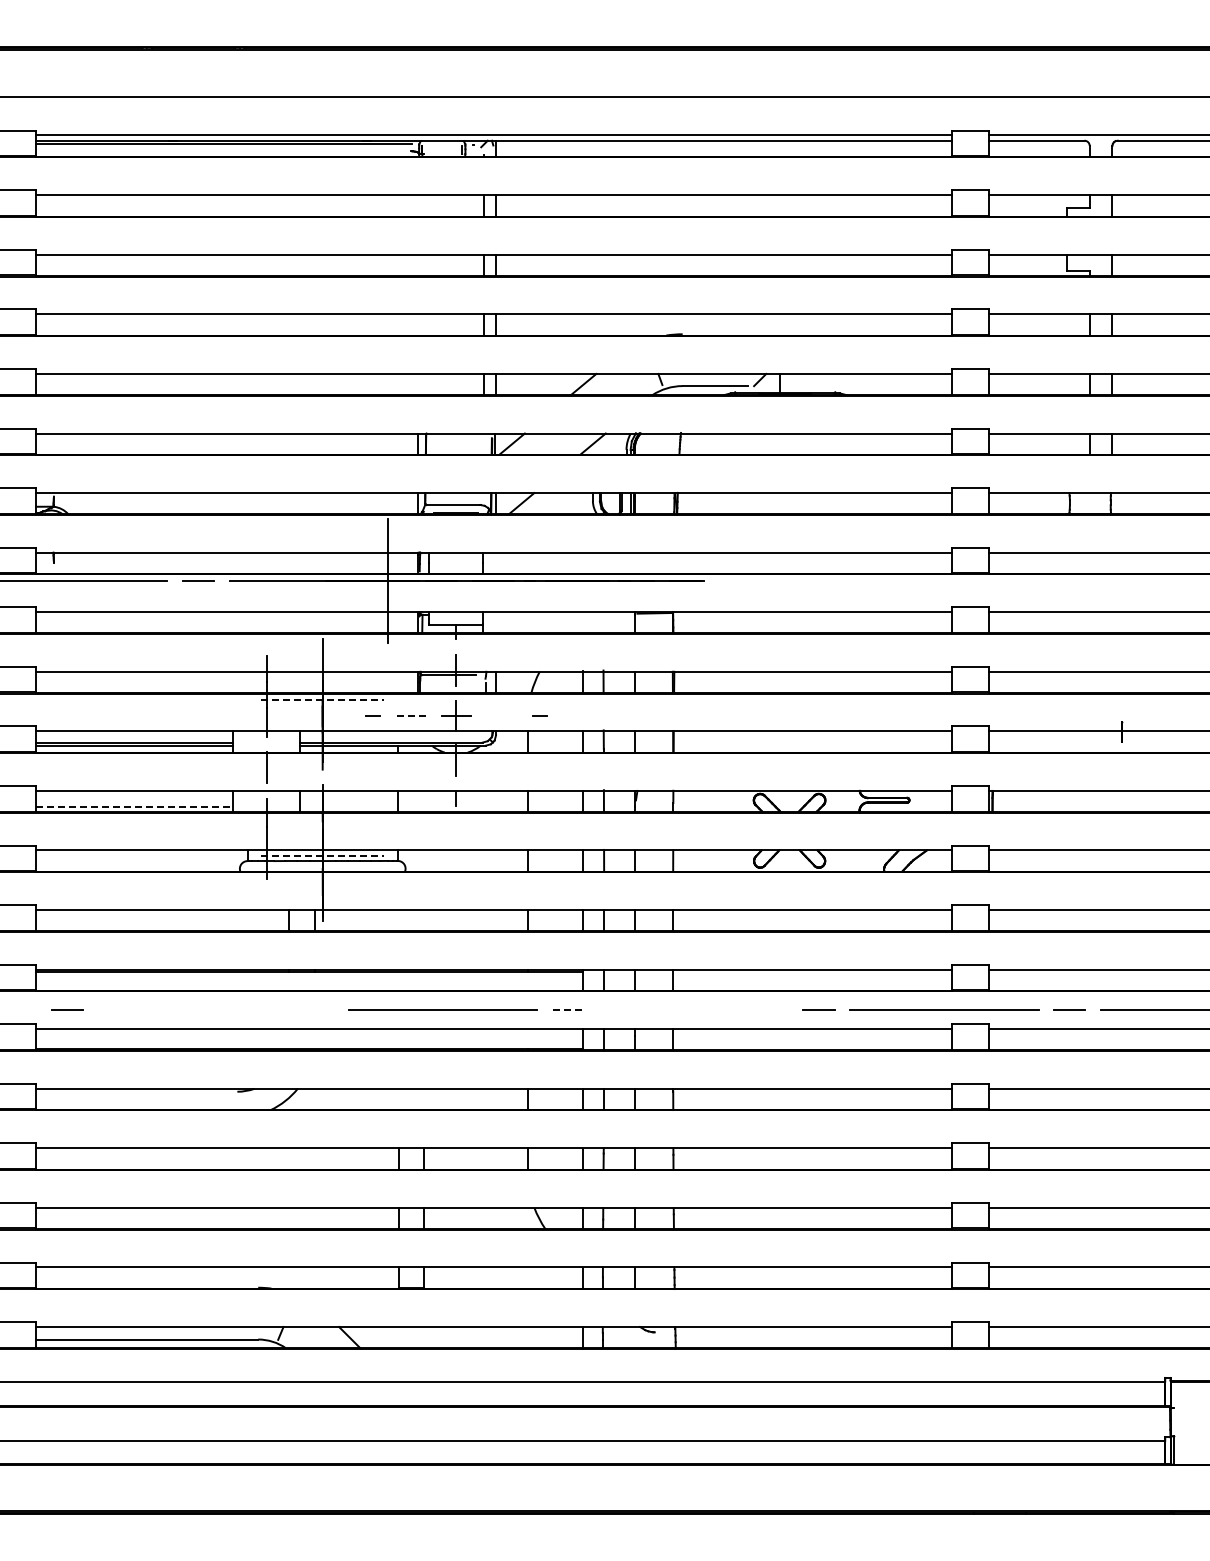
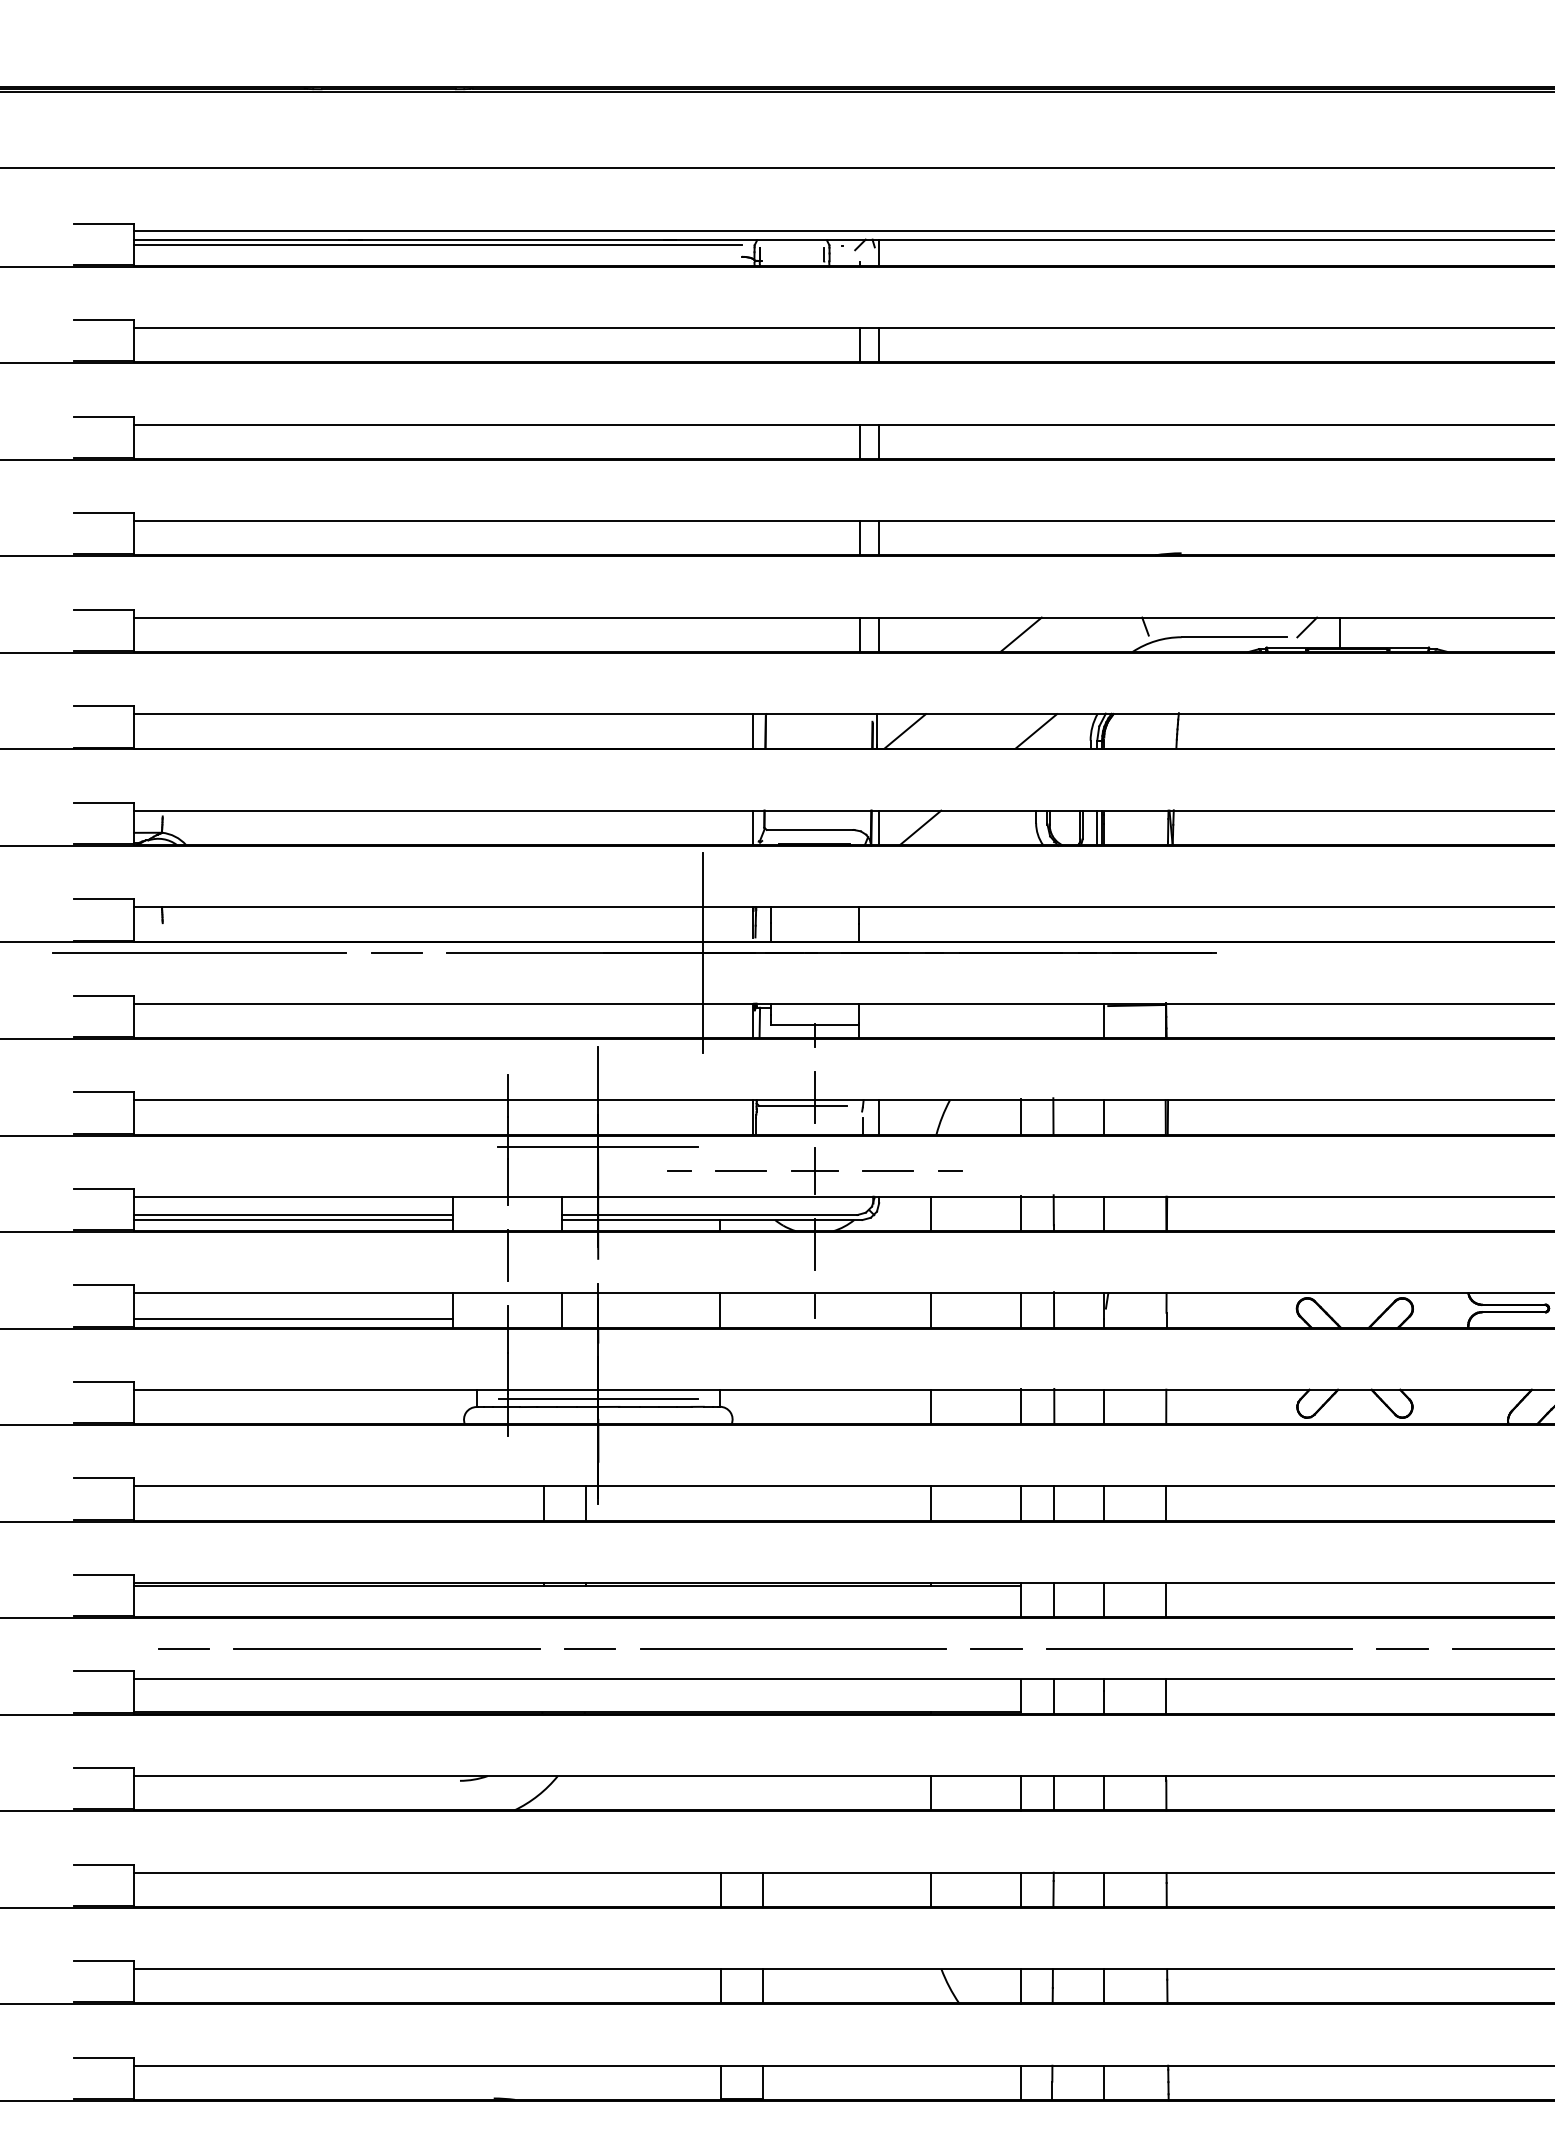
line: (322, 700) -> (597, 1146), dashed -> solid
line: (410, 715) -> (740, 1171), dashed -> solid
line: (501, 715) -> (888, 1171), added
line: (135, 806) -> (294, 1318), dashed -> solid
line: (322, 855) -> (597, 1397), dashed -> solid
line: (192, 1009) -> (387, 1647), added
line: (317, 1009) -> (589, 1647), added
line: (568, 1010) -> (996, 1649), dashed -> solid
line: (693, 1010) -> (1199, 1649), added

